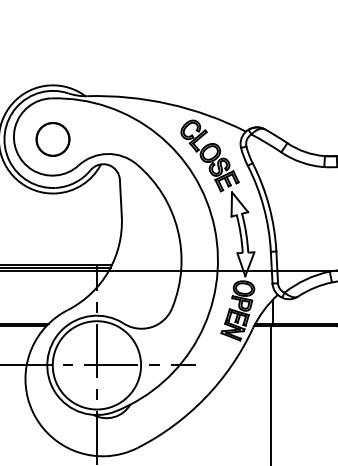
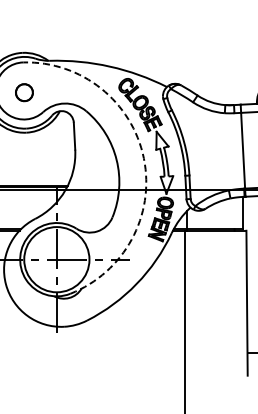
part: (53, 139) -> (24, 92), size x0.7
arc: (214, 228) -> (143, 158), solid -> dashed

